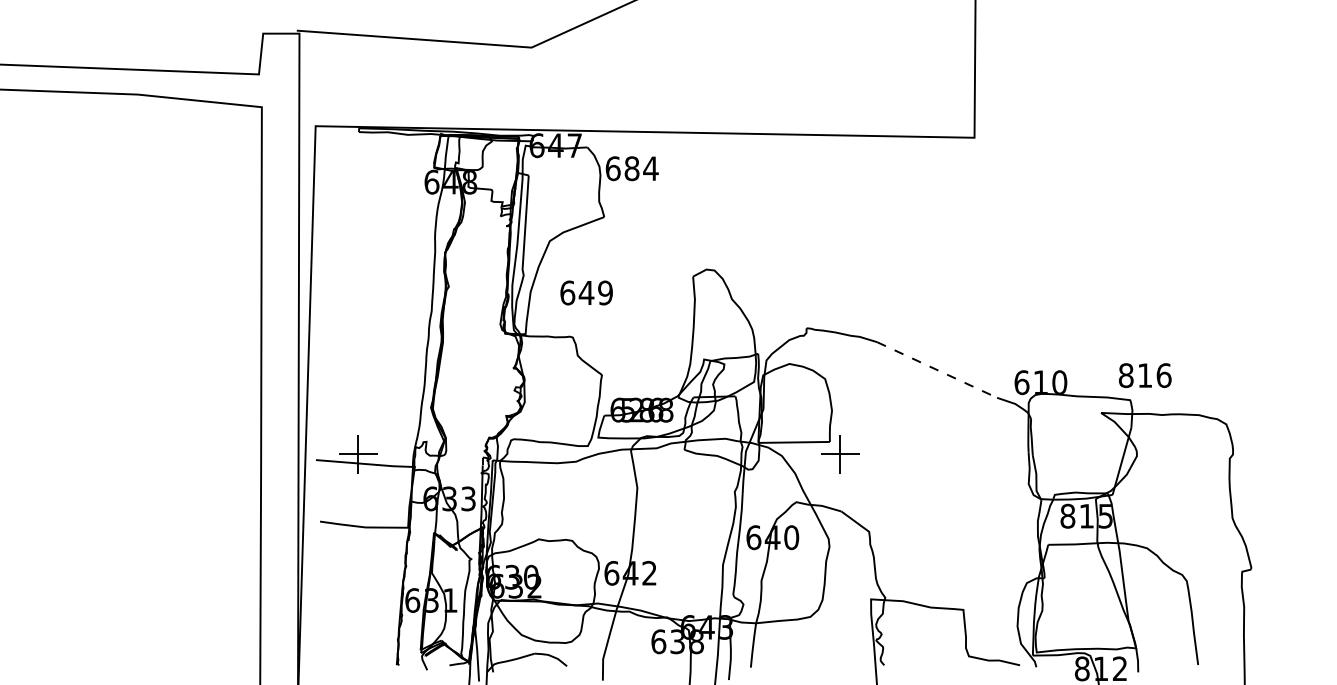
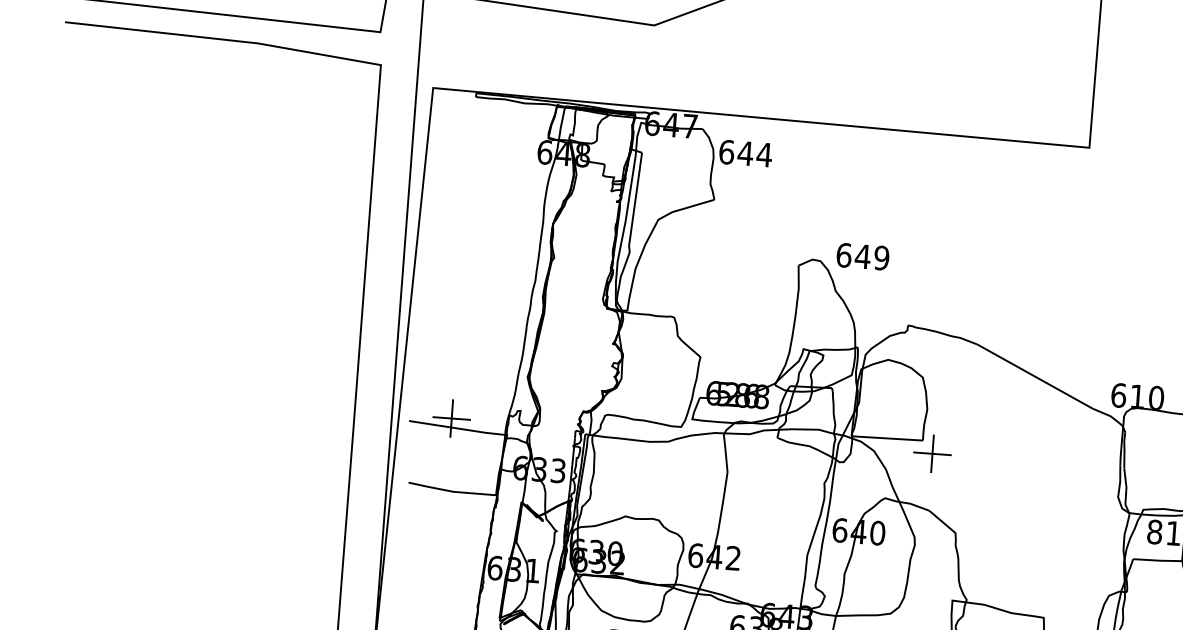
text: (631, 168) -> (745, 153), 684 -> 644
text: (586, 292) -> (862, 256), moved
line: (937, 370) -> (1035, 377), dashed -> solid

